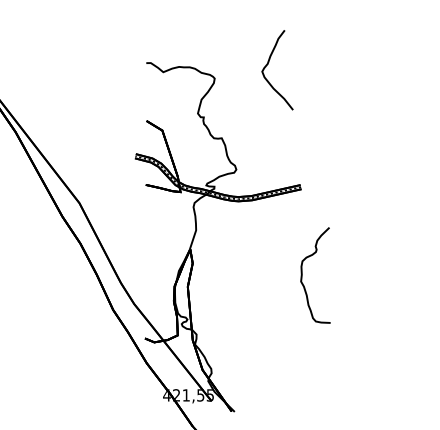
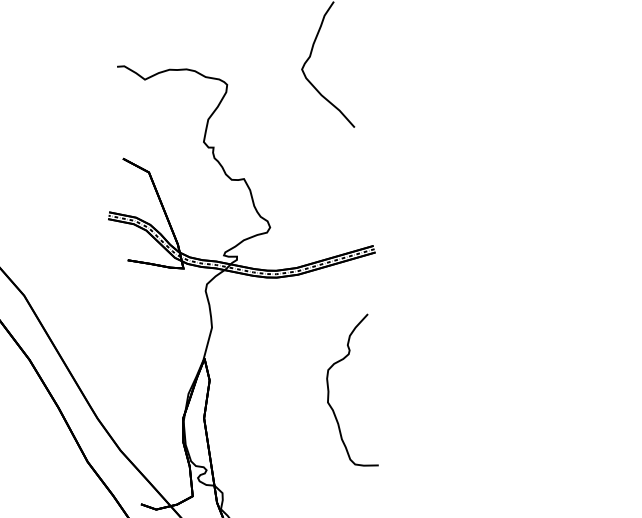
curve: (302, 275) -> (329, 392), moved

